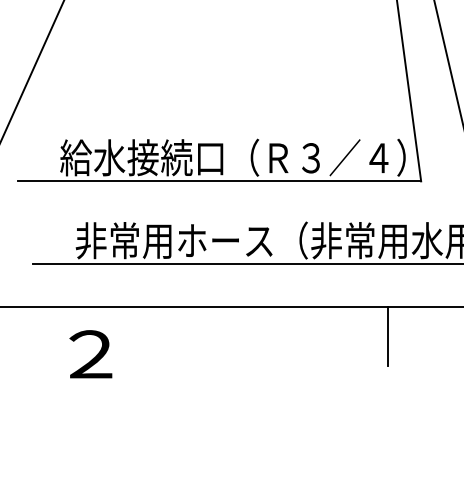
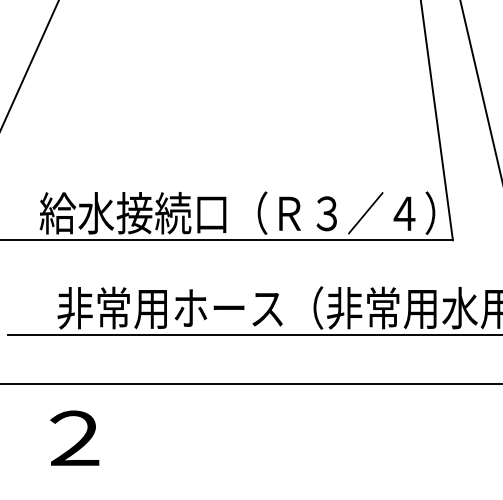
line: (387, 336) -> (414, 417), removed

